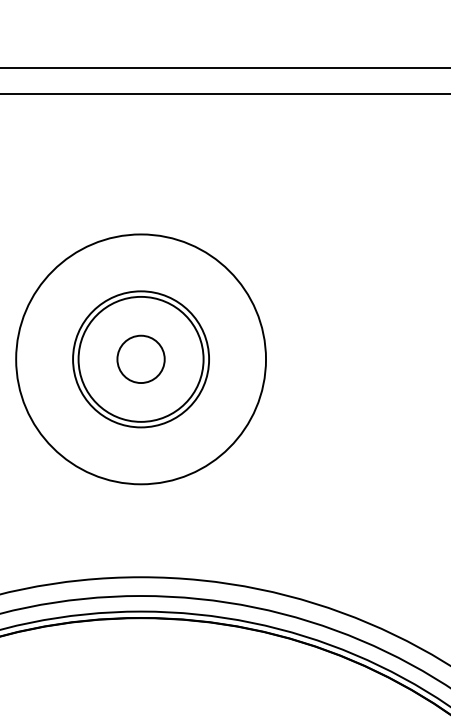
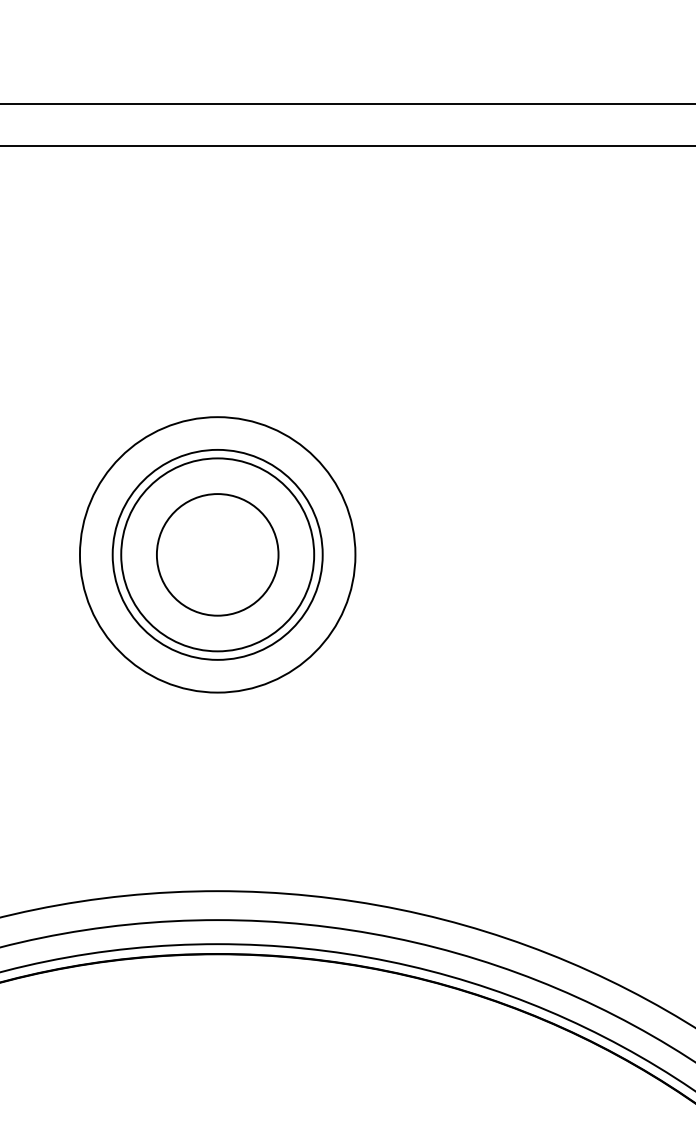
circle: (140, 358) -> (216, 553), size x1.67
circle: (140, 359) -> (216, 555), size x0.71

